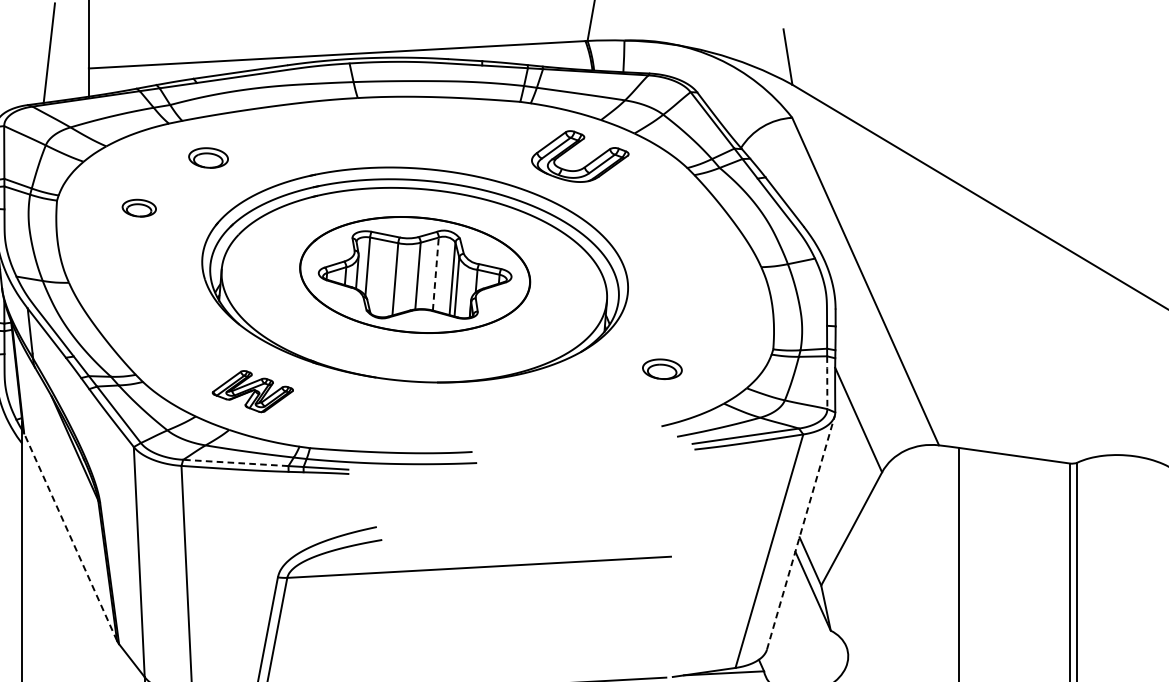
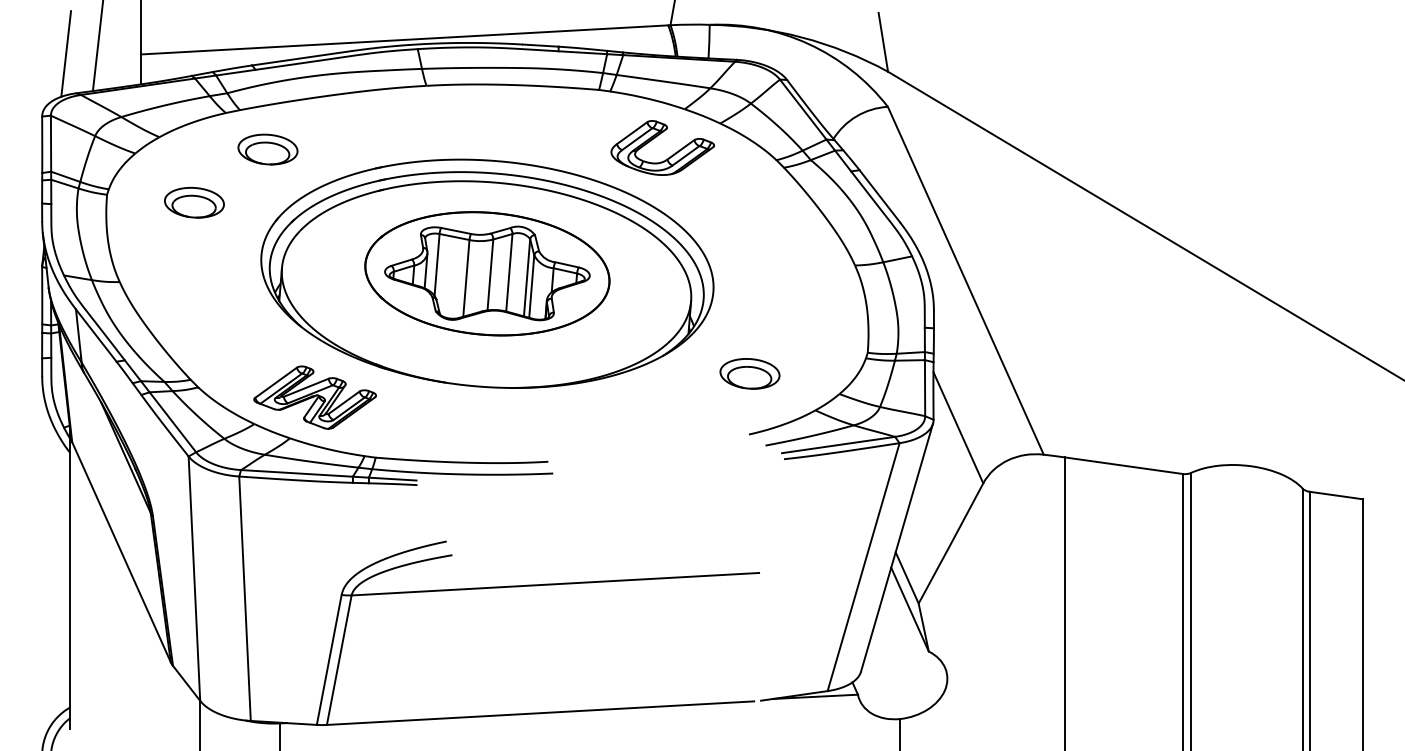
line: (18, 67) -> (66, 53), added
part: (208, 157) -> (267, 149), size x1.43
part: (139, 207) -> (194, 202), size x1.67
line: (435, 273) -> (509, 272), dashed -> solid
part: (661, 368) -> (749, 373), size x1.43
line: (827, 382) -> (925, 387), dashed -> solid
part: (252, 391) -> (314, 397), size x1.43
line: (235, 463) -> (296, 473), dashed -> solid
line: (801, 532) -> (897, 547), dashed -> solid
line: (70, 537) -> (121, 552), dashed -> solid

